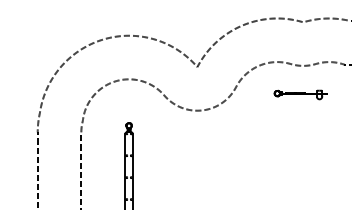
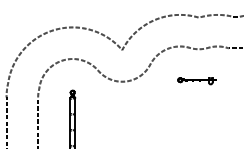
part: (300, 94) -> (196, 80), moved

